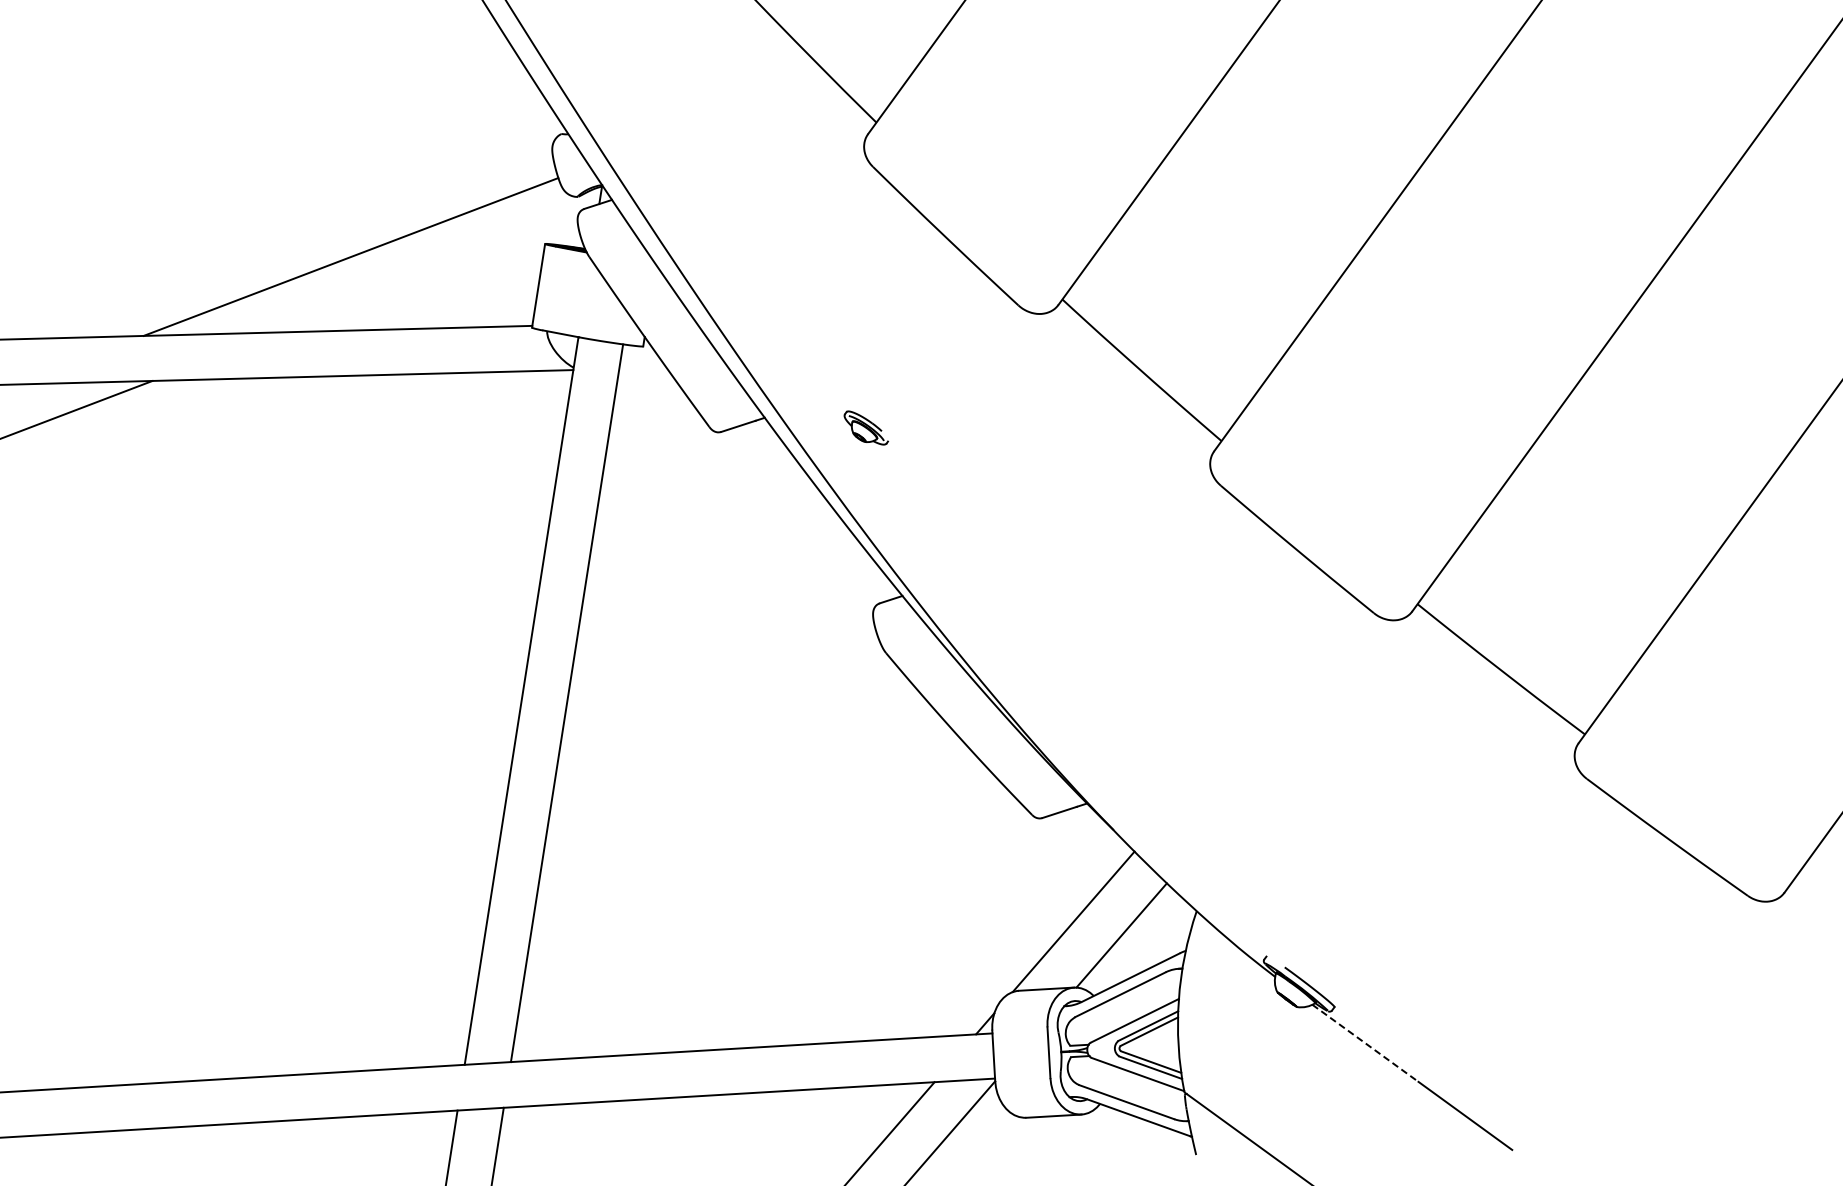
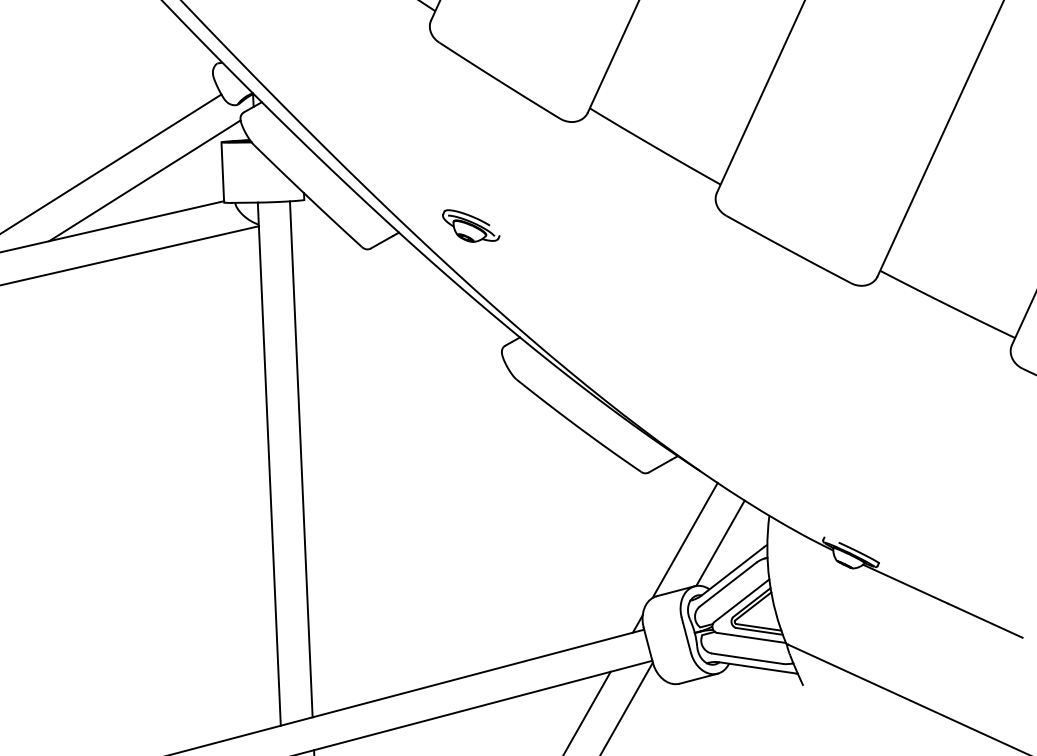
line: (428, 275) -> (144, 180), added
part: (866, 427) -> (471, 225), size x1.67
line: (1365, 1043) -> (905, 584), dashed -> solid

